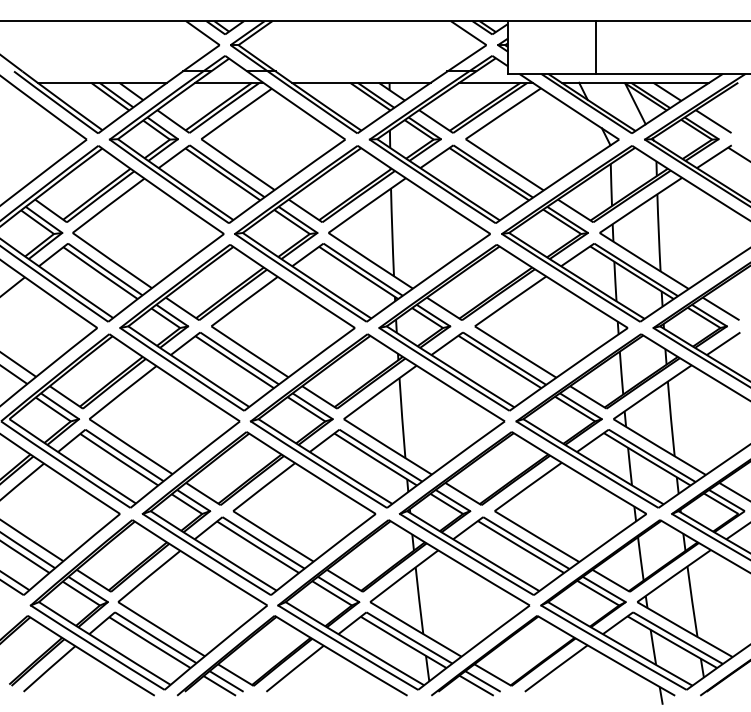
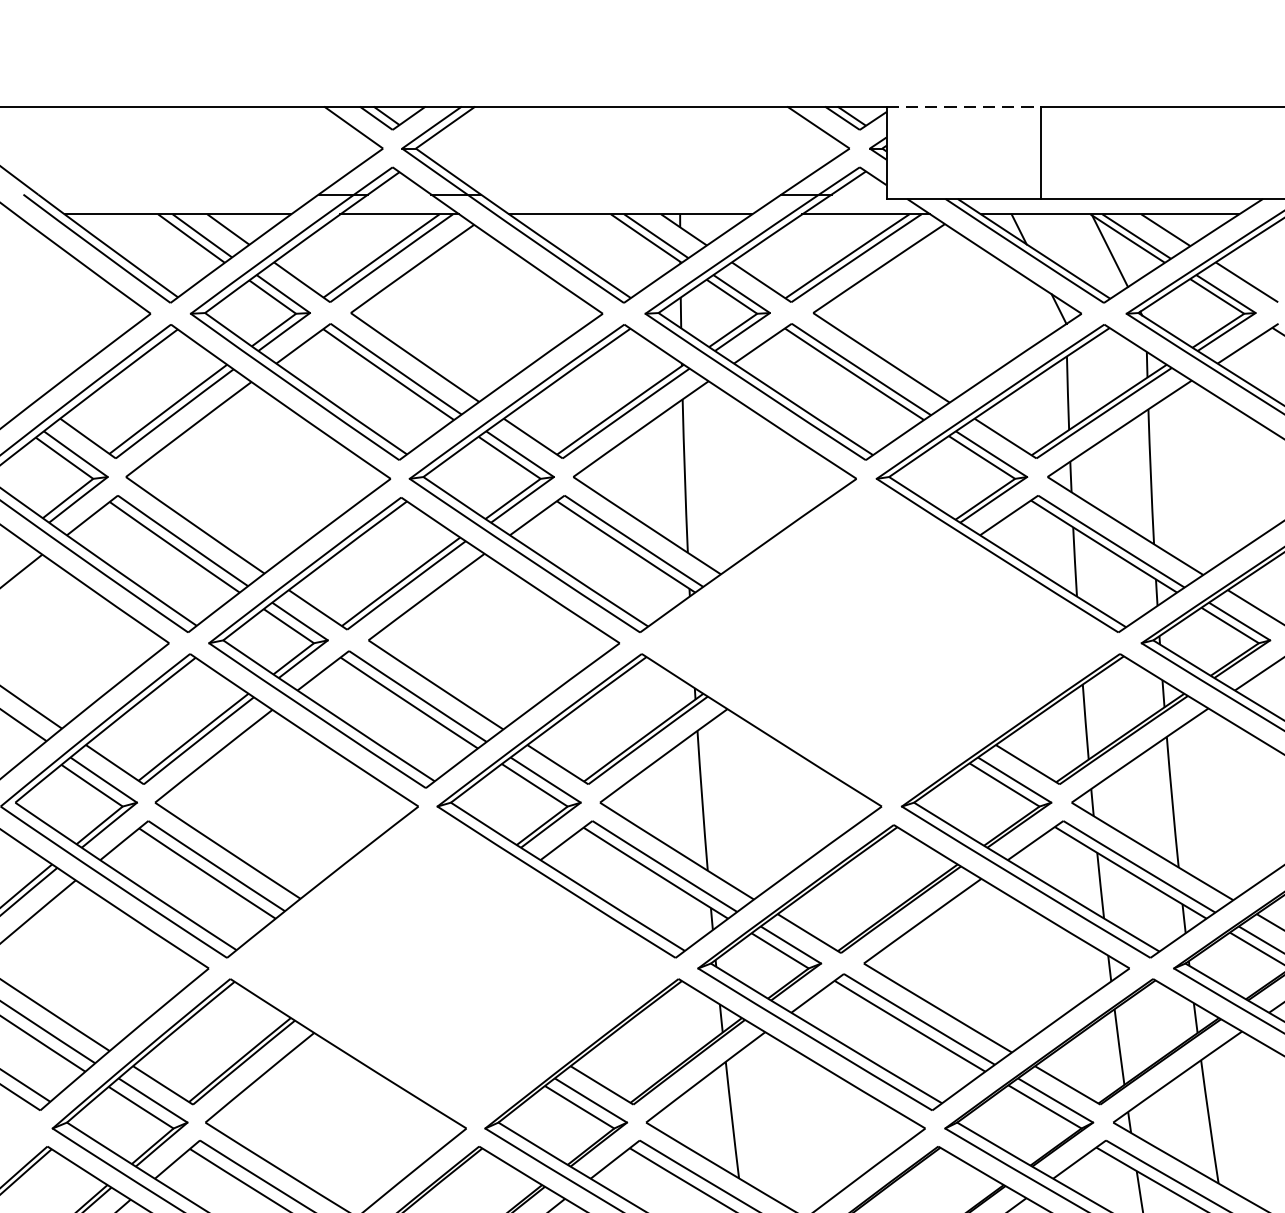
line: (552, 21) -> (965, 107), solid -> dashed
part: (503, 327) -> (879, 642), removed
part: (258, 513) -> (450, 967), removed

